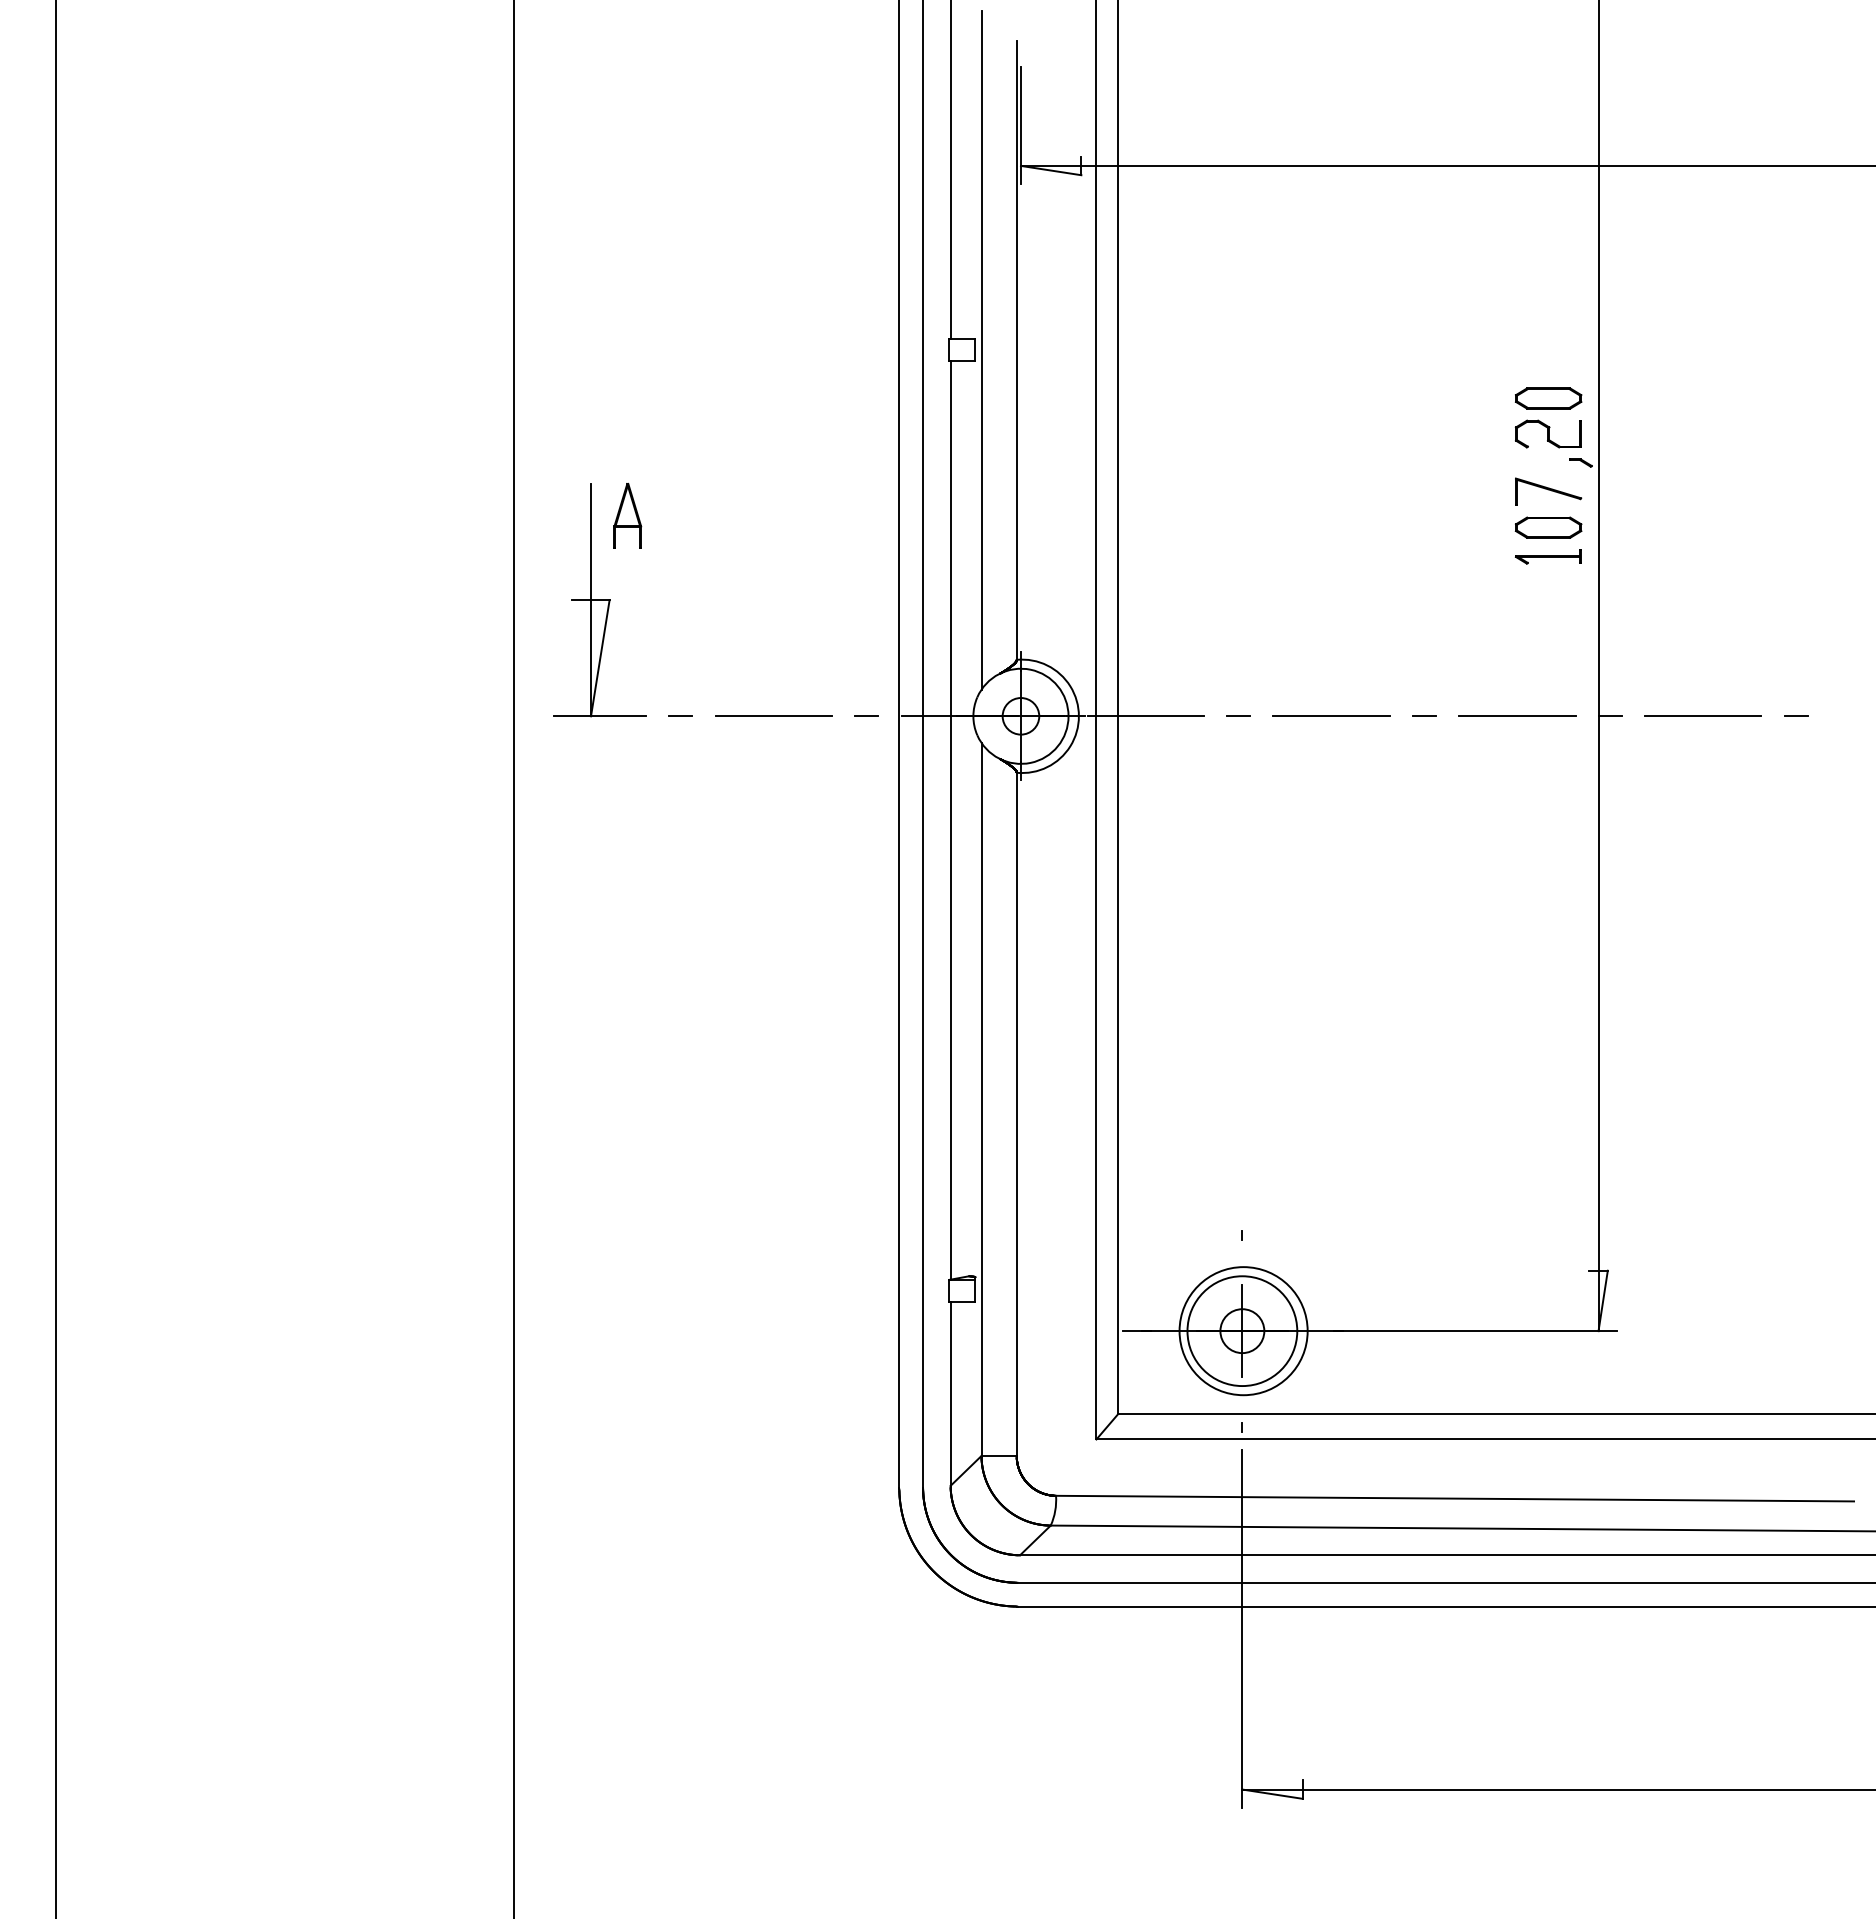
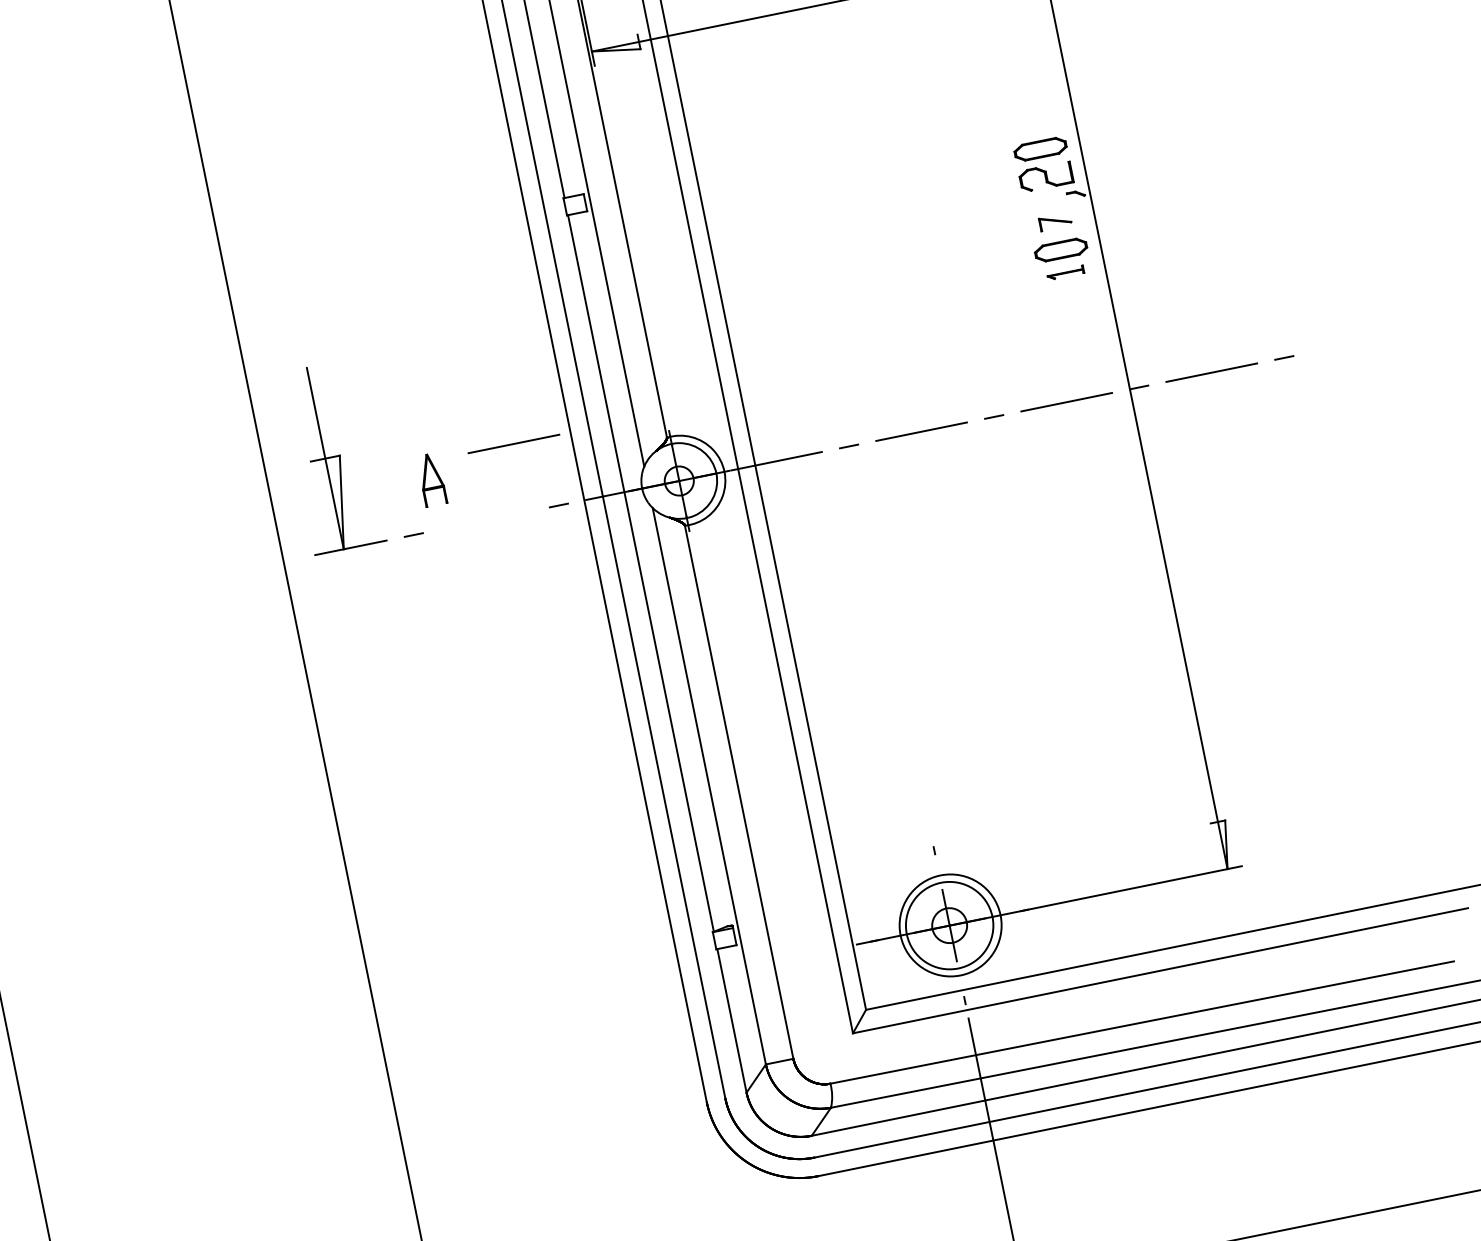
part: (1548, 491) -> (1055, 221), size x0.6
part: (627, 515) -> (431, 479), moved
part: (1548, 556) -> (1065, 272), size x0.7
line: (773, 715) -> (513, 443), moved

